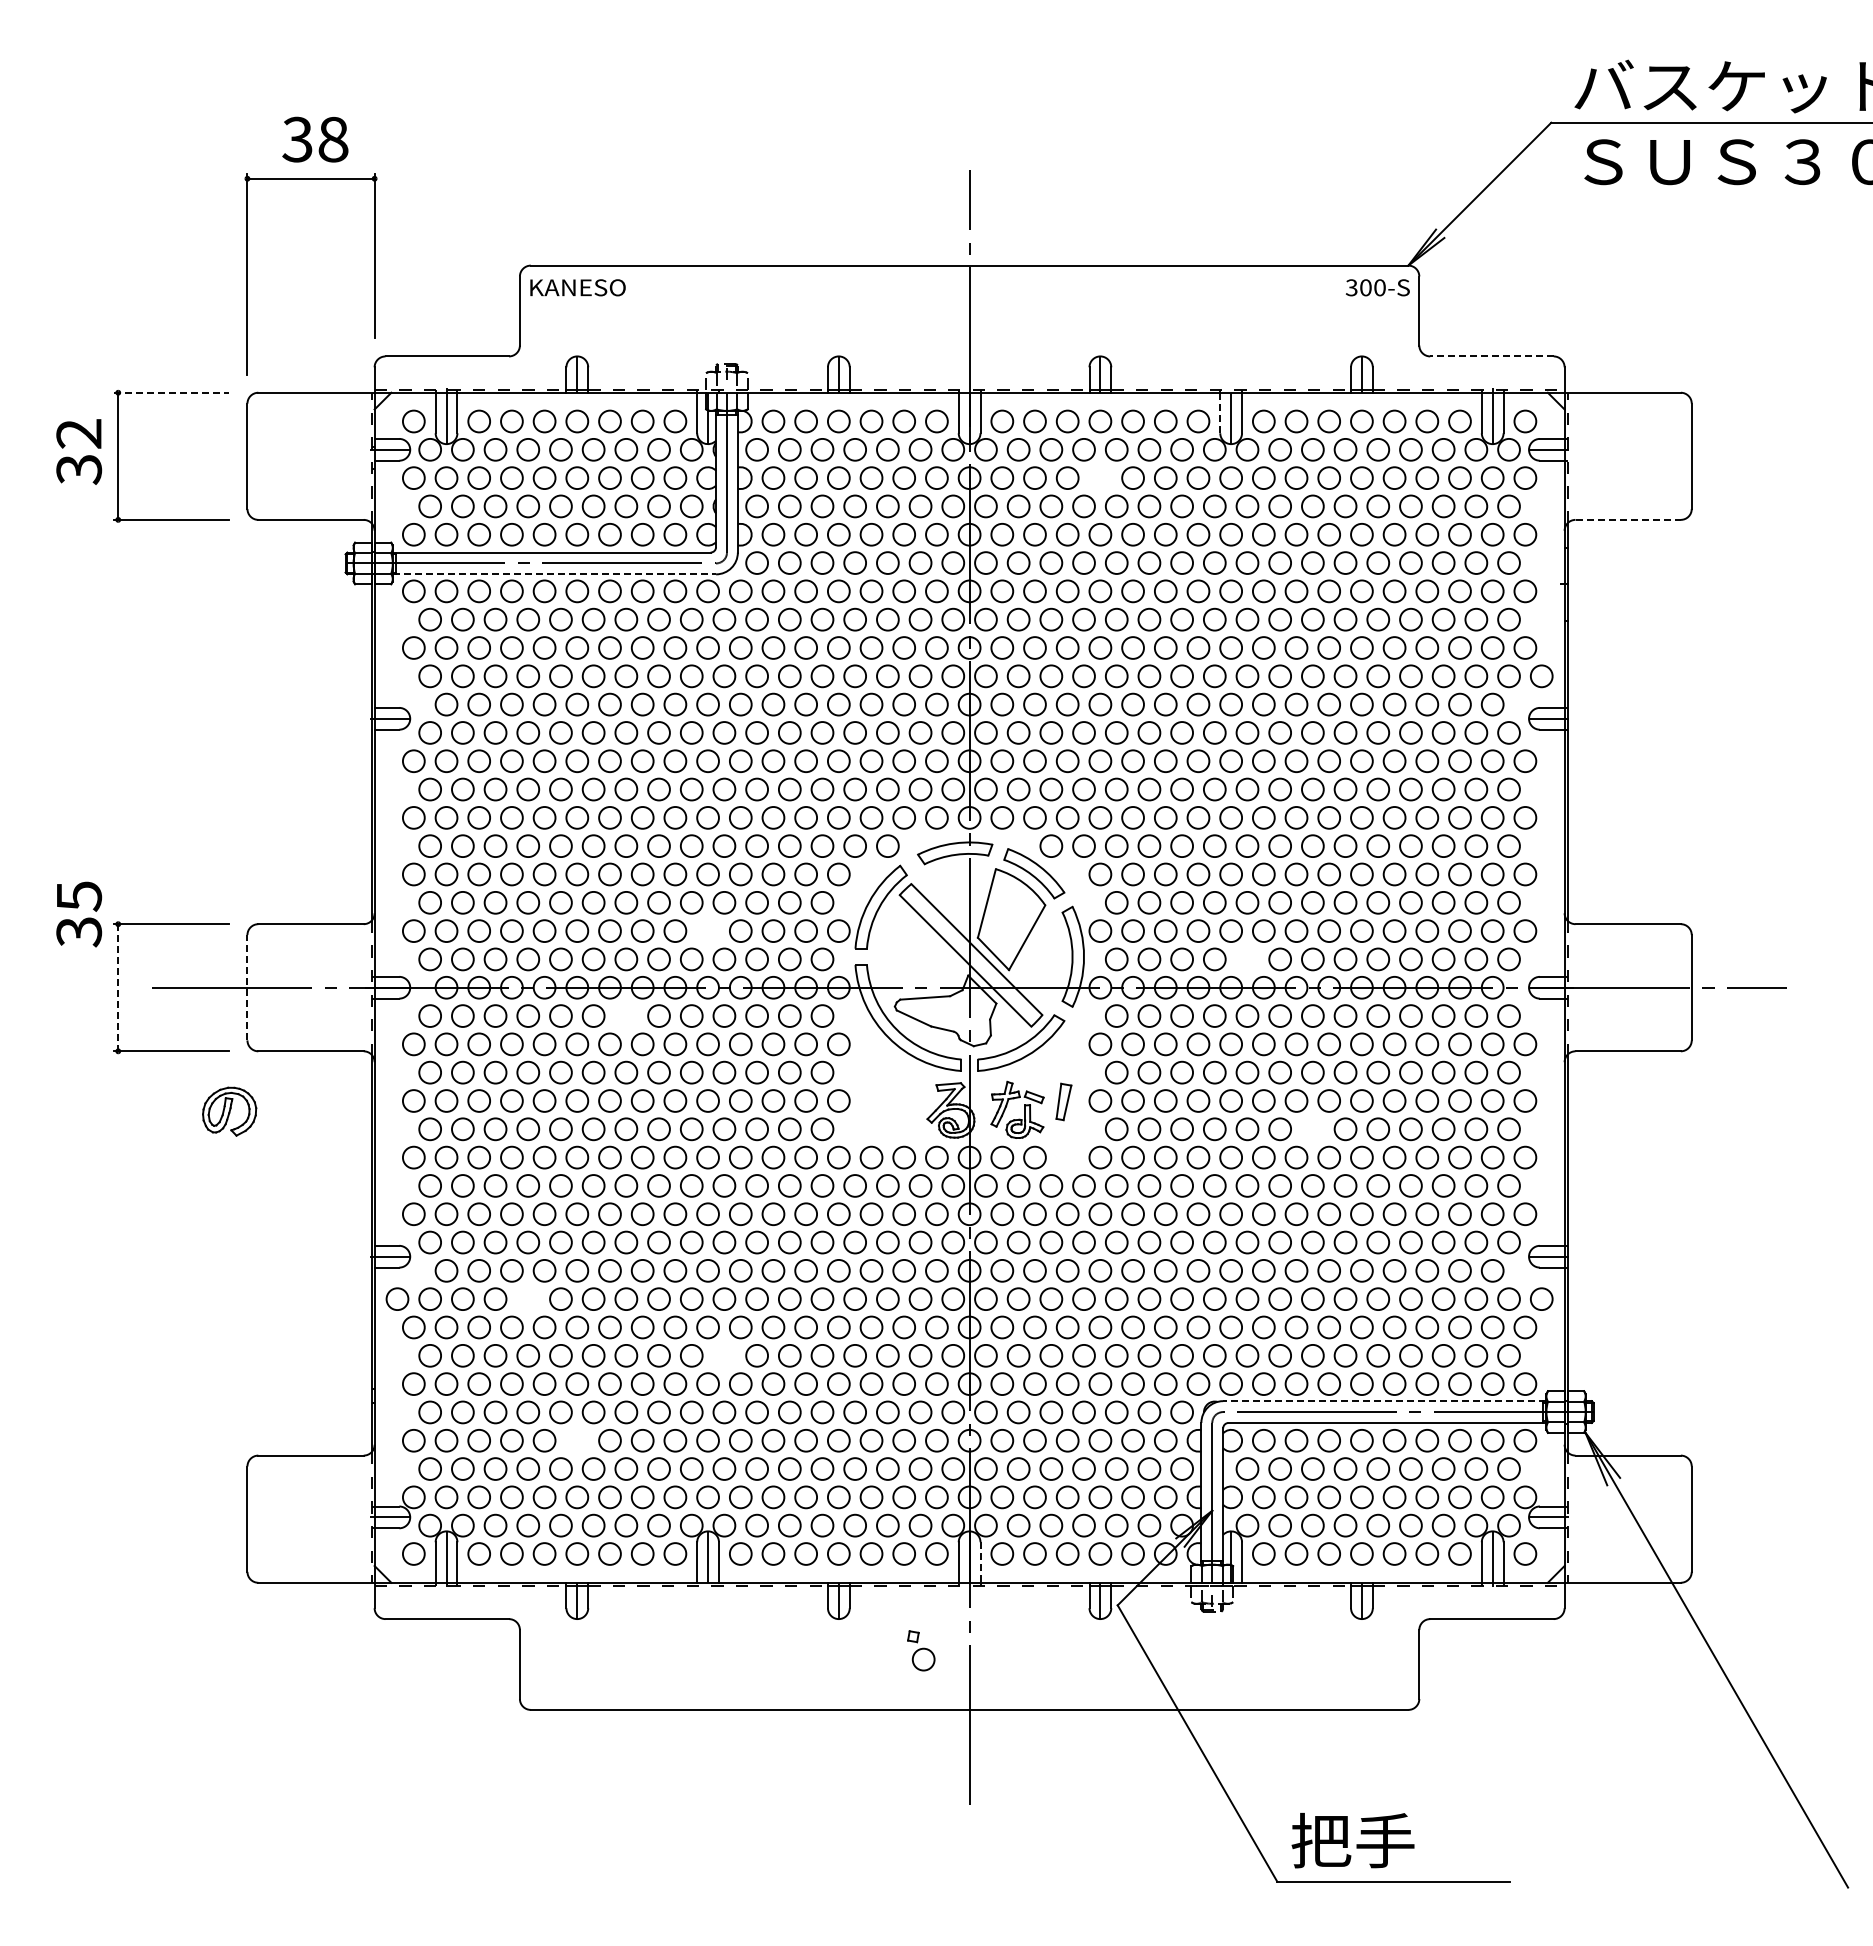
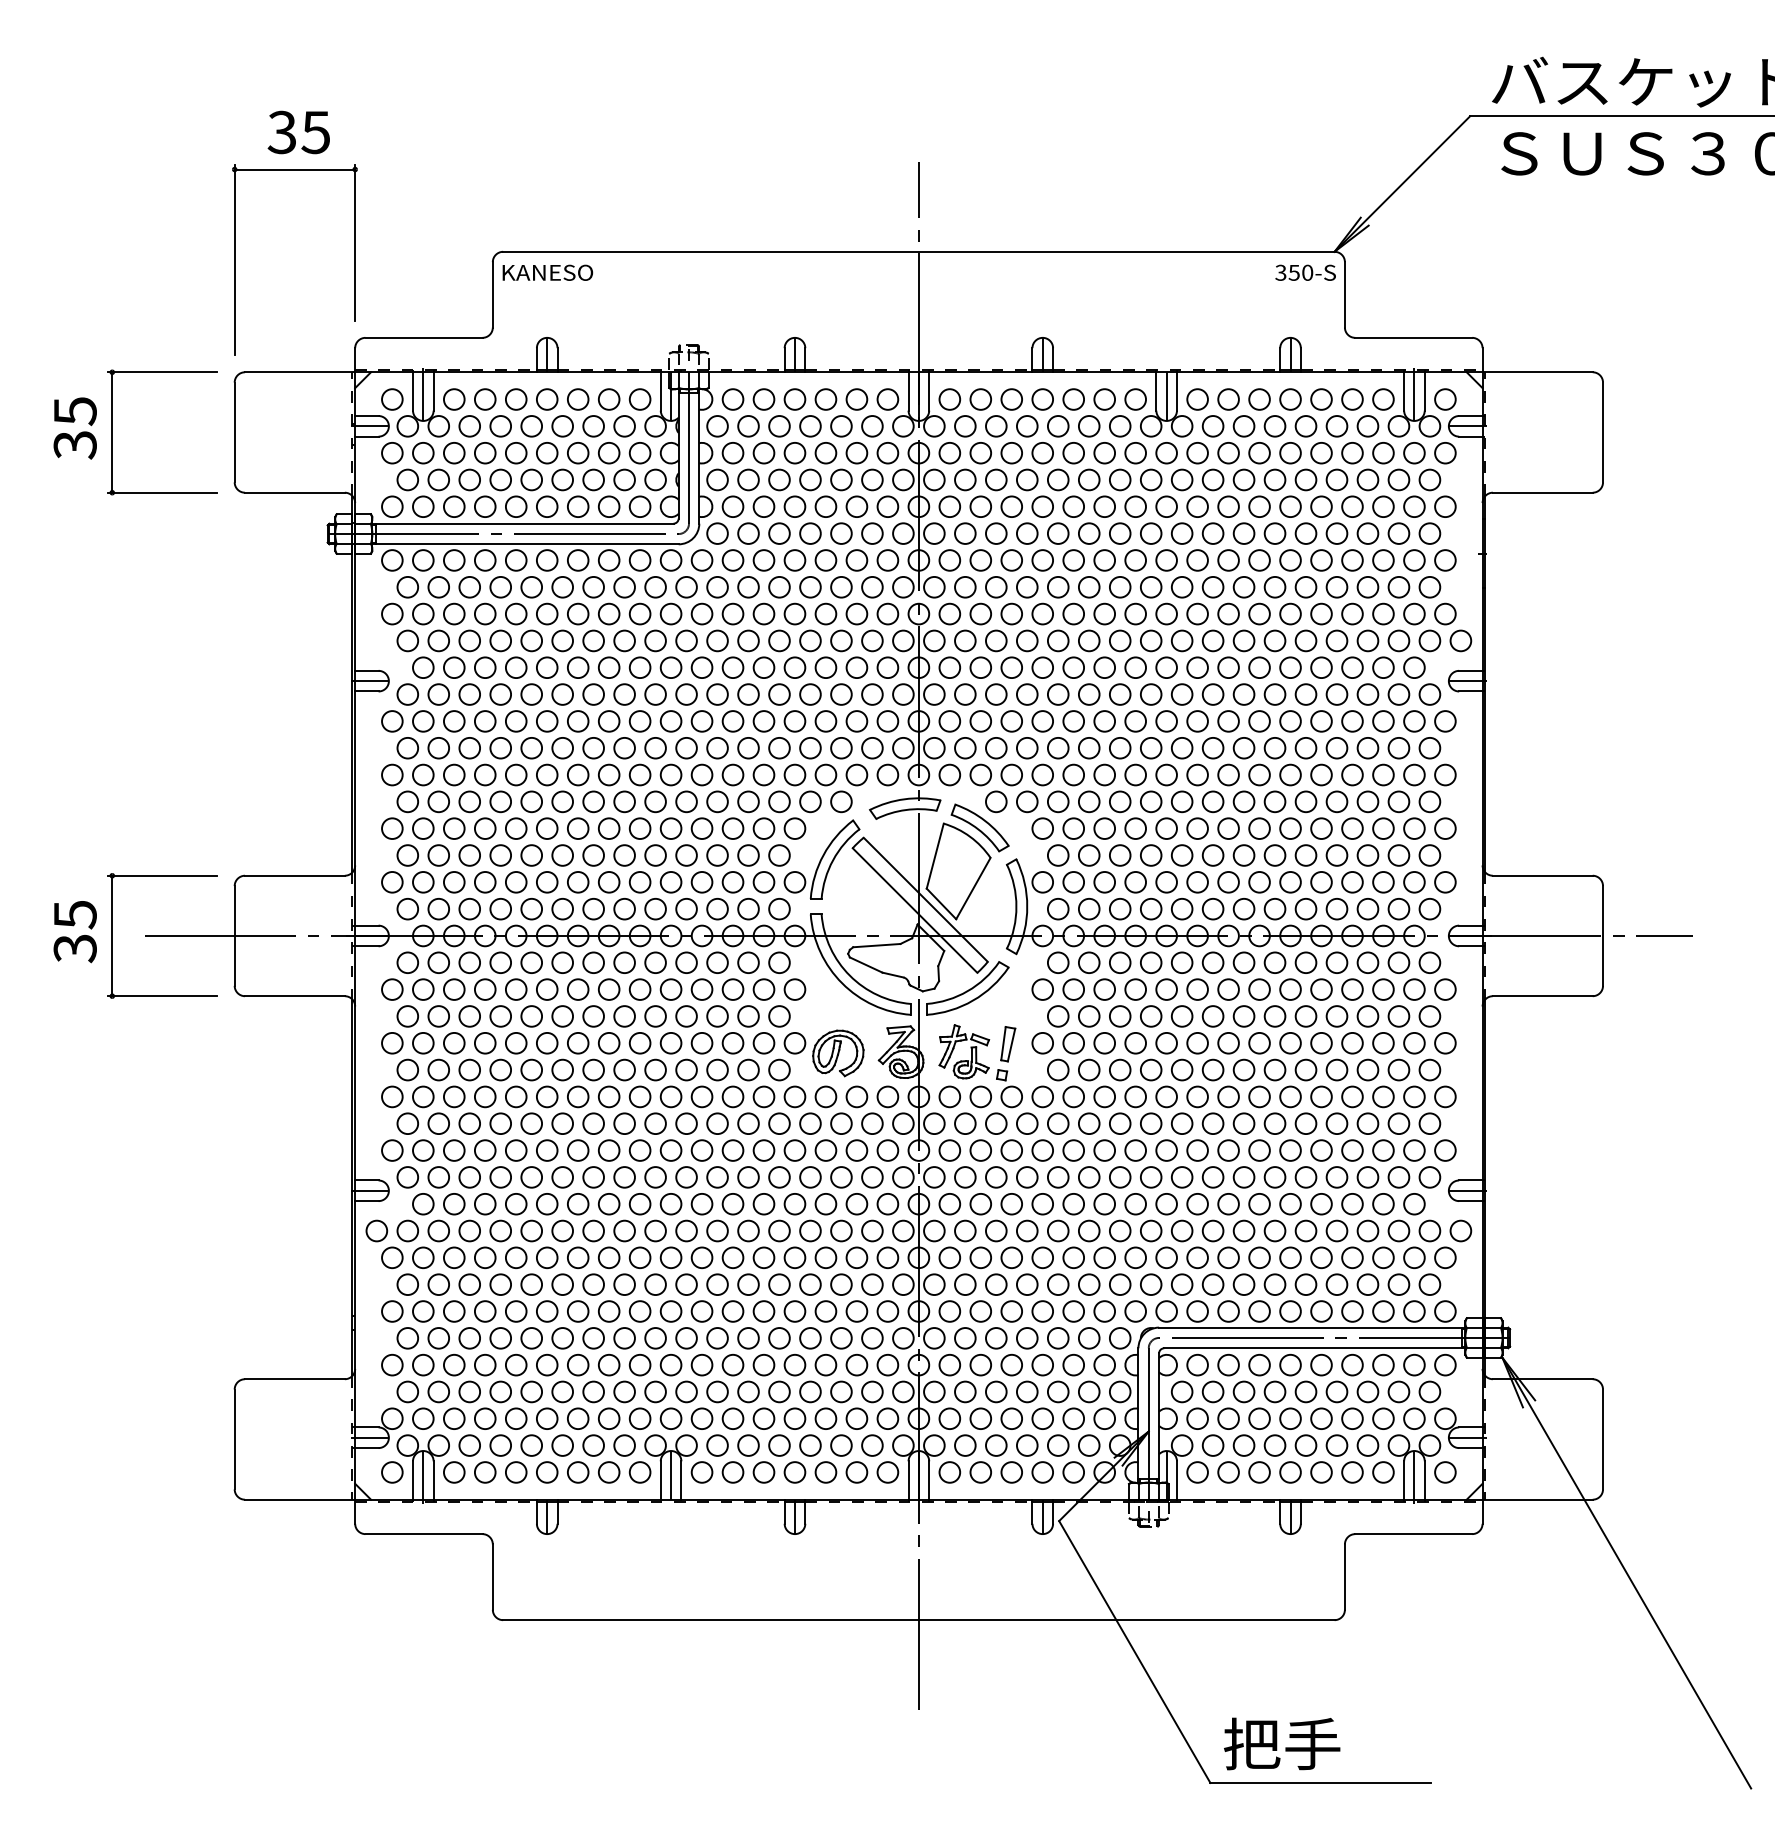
text: (332, 139) -> (315, 132), 38 -> 35
text: (1365, 287) -> (1293, 272), 300-S -> 350-S
line: (1491, 356) -> (1413, 337), dashed -> solid
line: (171, 392) -> (162, 372), dashed -> solid
line: (1220, 412) -> (1156, 390), dashed -> solid
text: (79, 434) -> (75, 411), 32 -> 35
circle: (1100, 477) -> (1042, 452), added
line: (1628, 519) -> (1543, 492), dashed -> solid
line: (554, 574) -> (525, 544), dashed -> solid
text: (79, 914) -> (75, 931), moved
circle: (707, 930) -> (670, 881), added
circle: (1247, 959) -> (1182, 909), added
line: (118, 987) -> (112, 935), dashed -> solid
line: (247, 987) -> (234, 935), dashed -> solid
circle: (626, 1015) -> (593, 962), added
part: (229, 1111) -> (838, 1053), moved
circle: (1312, 1129) -> (1243, 1070), added
circle: (528, 1298) -> (500, 1230), added
circle: (724, 1355) -> (686, 1284), added
line: (1384, 1401) -> (1311, 1327), dashed -> solid
circle: (577, 1440) -> (547, 1364), added
line: (980, 1563) -> (929, 1481), dashed -> solid
part: (921, 1650) -> (1009, 1088), moved

